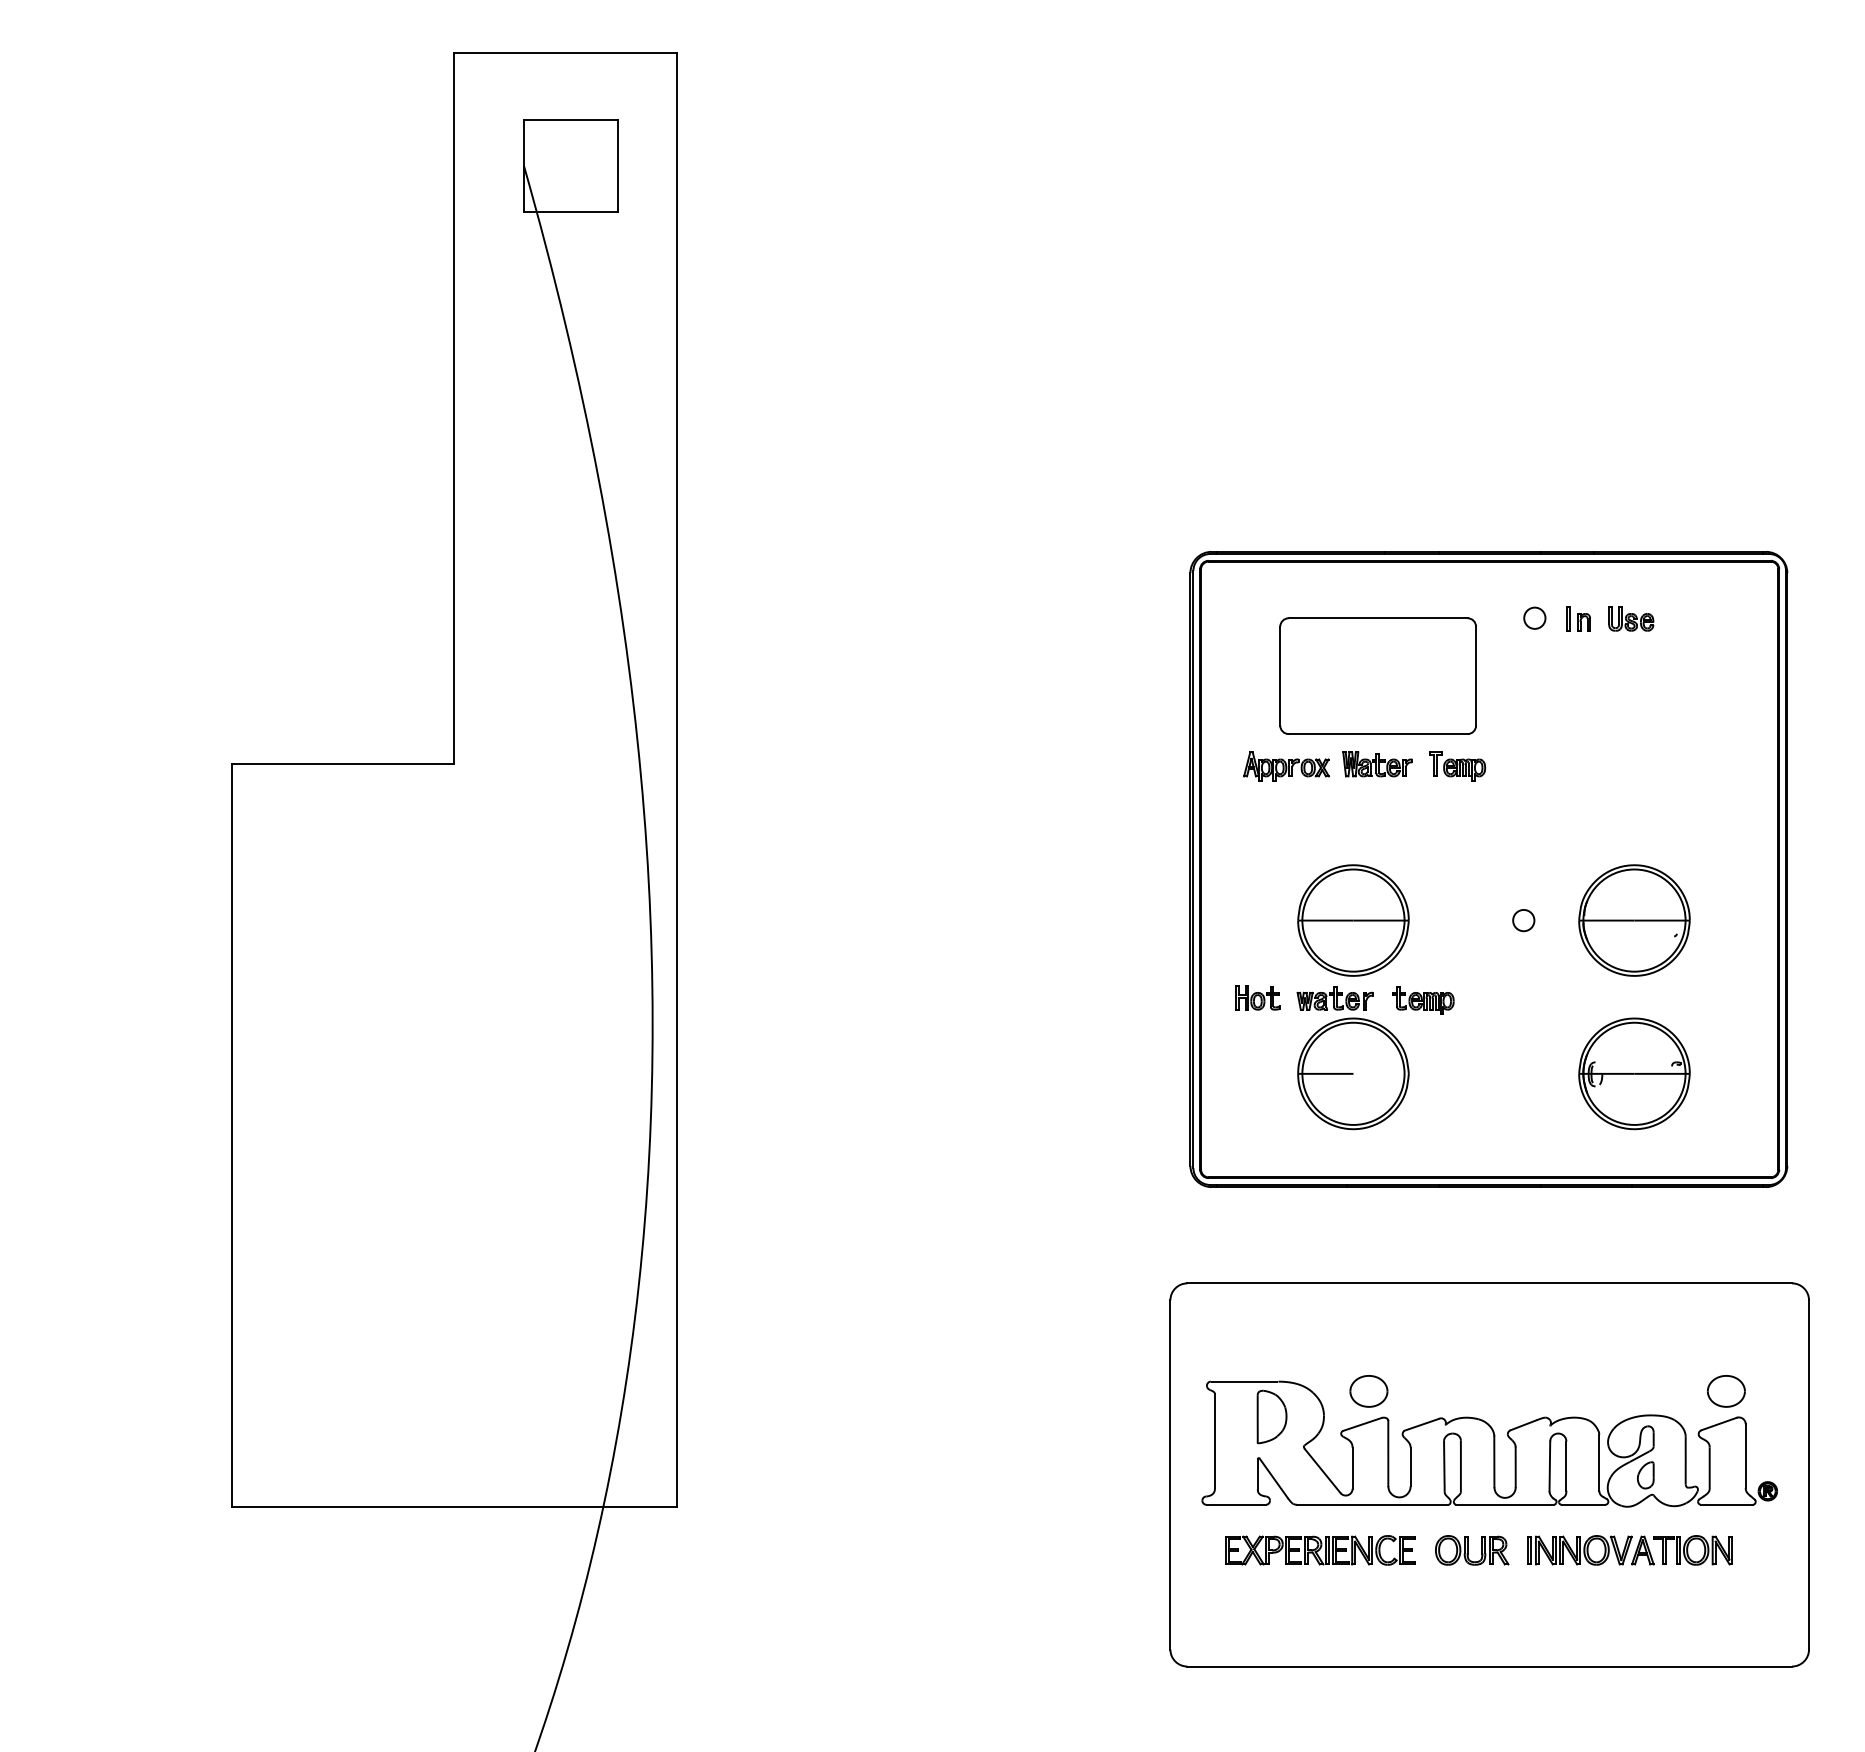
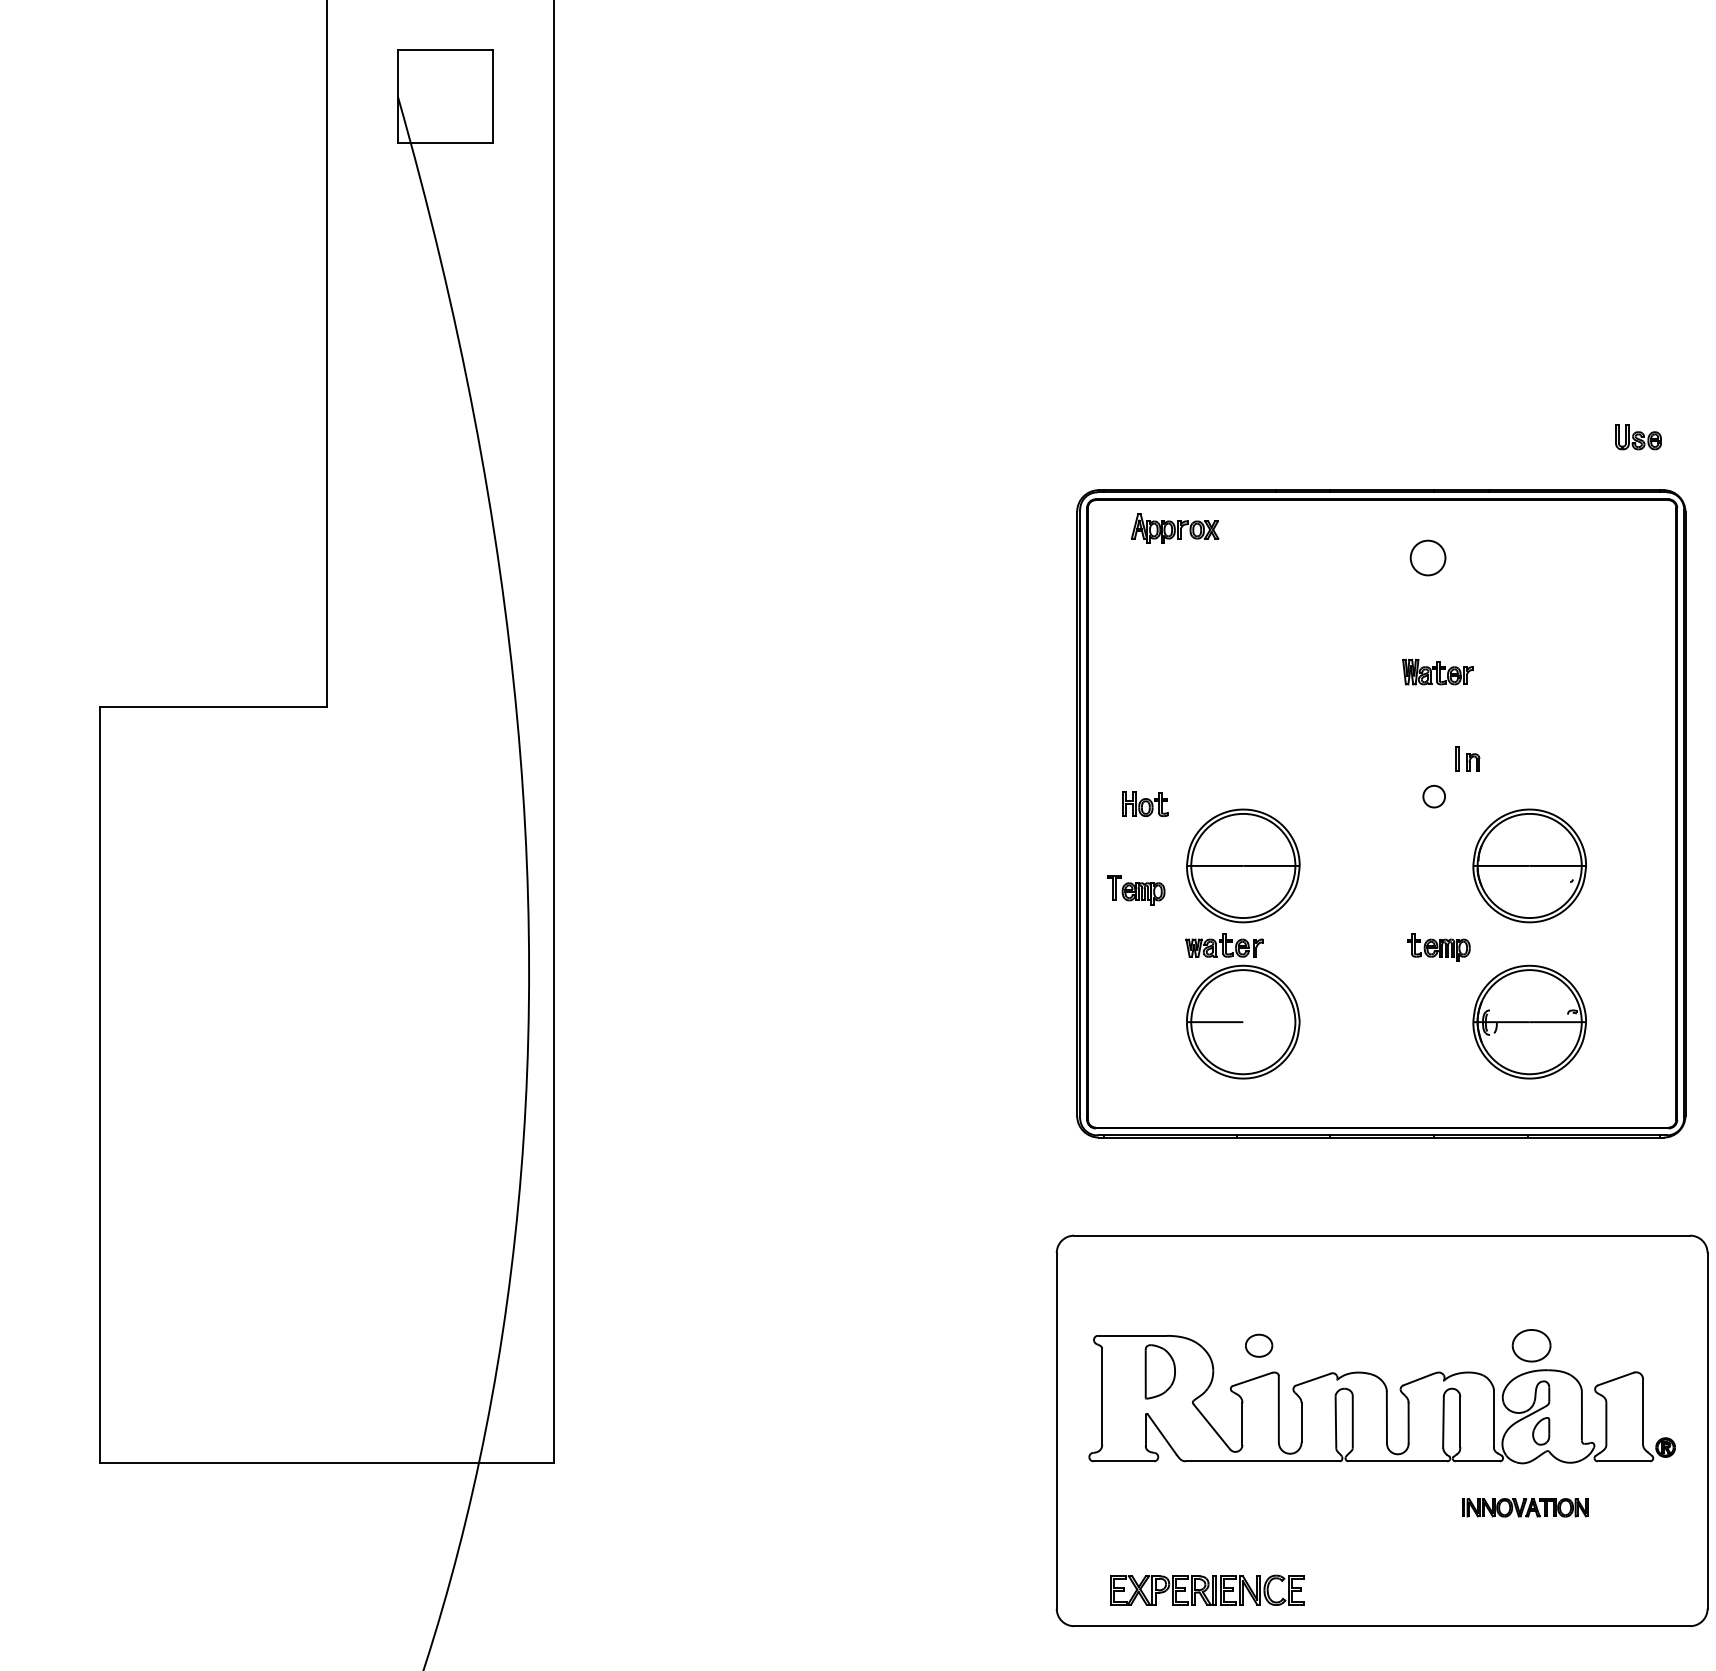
circle: (1534, 617) -> (1427, 557), size x1.6
part: (1578, 618) -> (1467, 758), moved
part: (1631, 618) -> (1638, 436), moved
part: (1377, 675) -> (1267, 616), removed
part: (1377, 764) -> (1438, 672), moved
part: (1286, 766) -> (1175, 528), moved
part: (1457, 766) -> (1136, 890), moved
circle: (1523, 920) -> (1433, 796), moved
part: (1257, 997) -> (1145, 803), moved
part: (1423, 1000) -> (1439, 947), moved
part: (1368, 1391) -> (1258, 1345), size x0.7
part: (1726, 1391) -> (1531, 1345), moved
part: (1320, 1550) -> (1207, 1590), moved
part: (1472, 1550) -> (1364, 1507), removed
part: (1629, 1550) -> (1524, 1507), size x0.6

